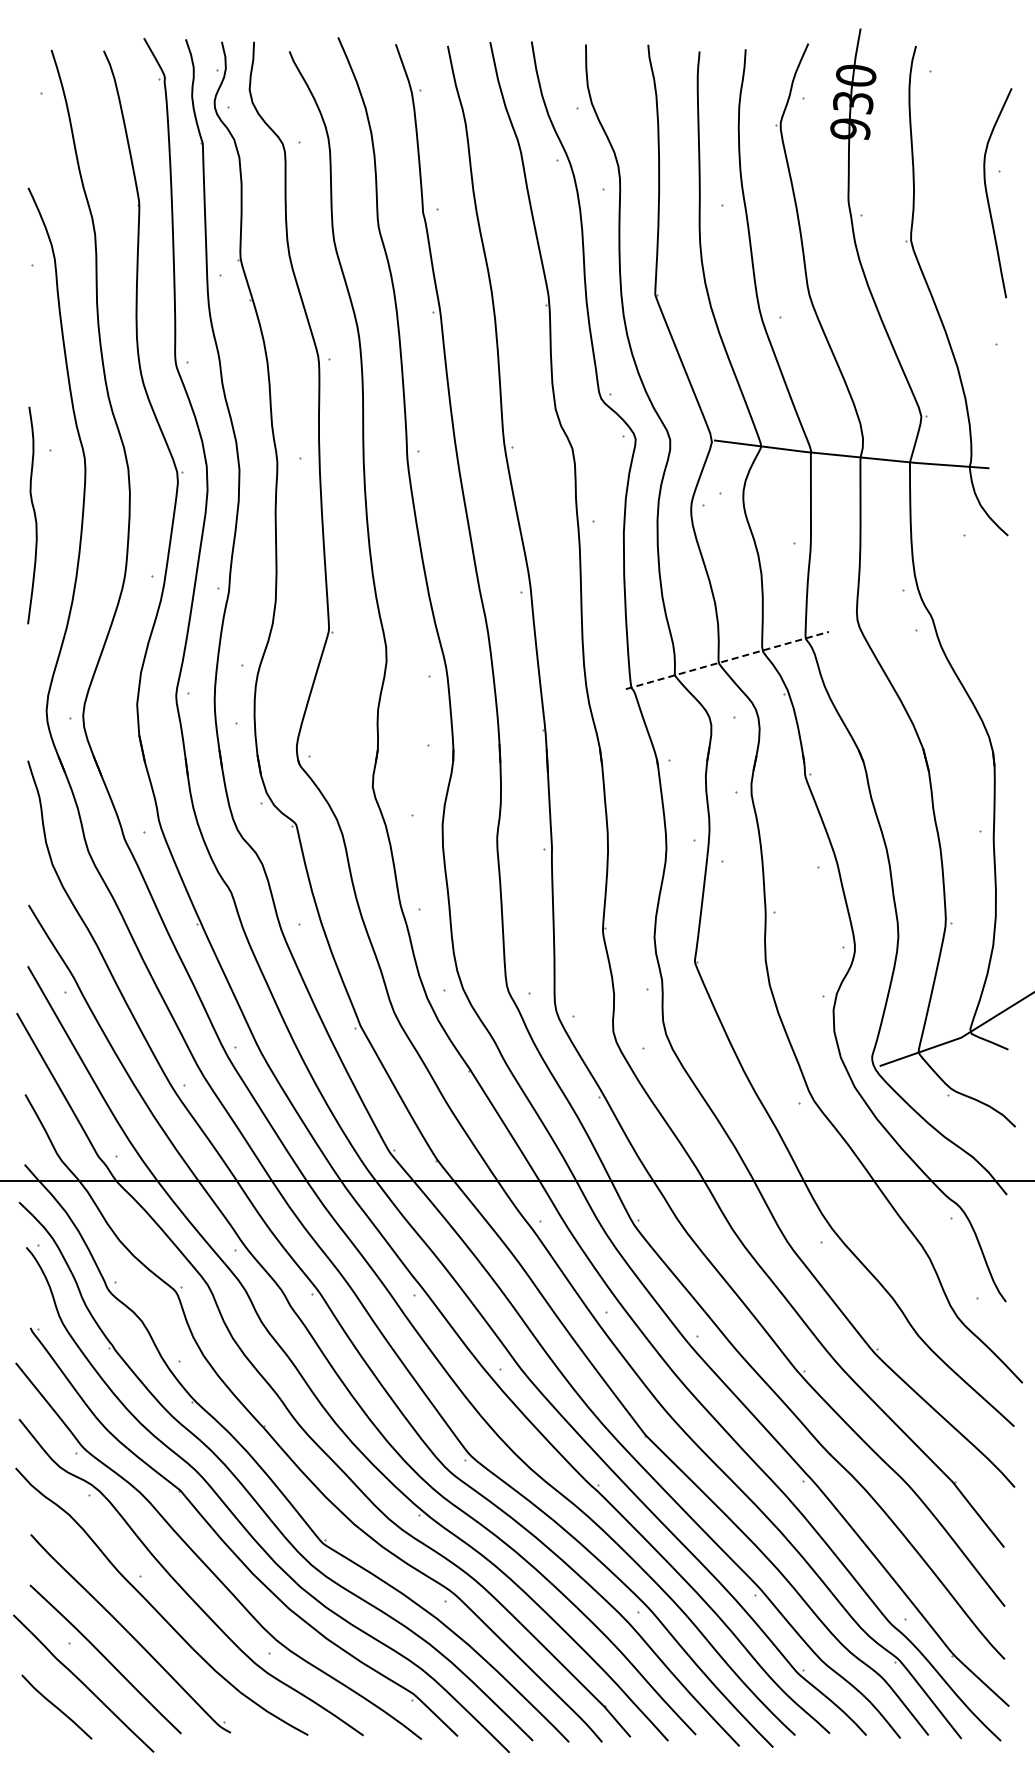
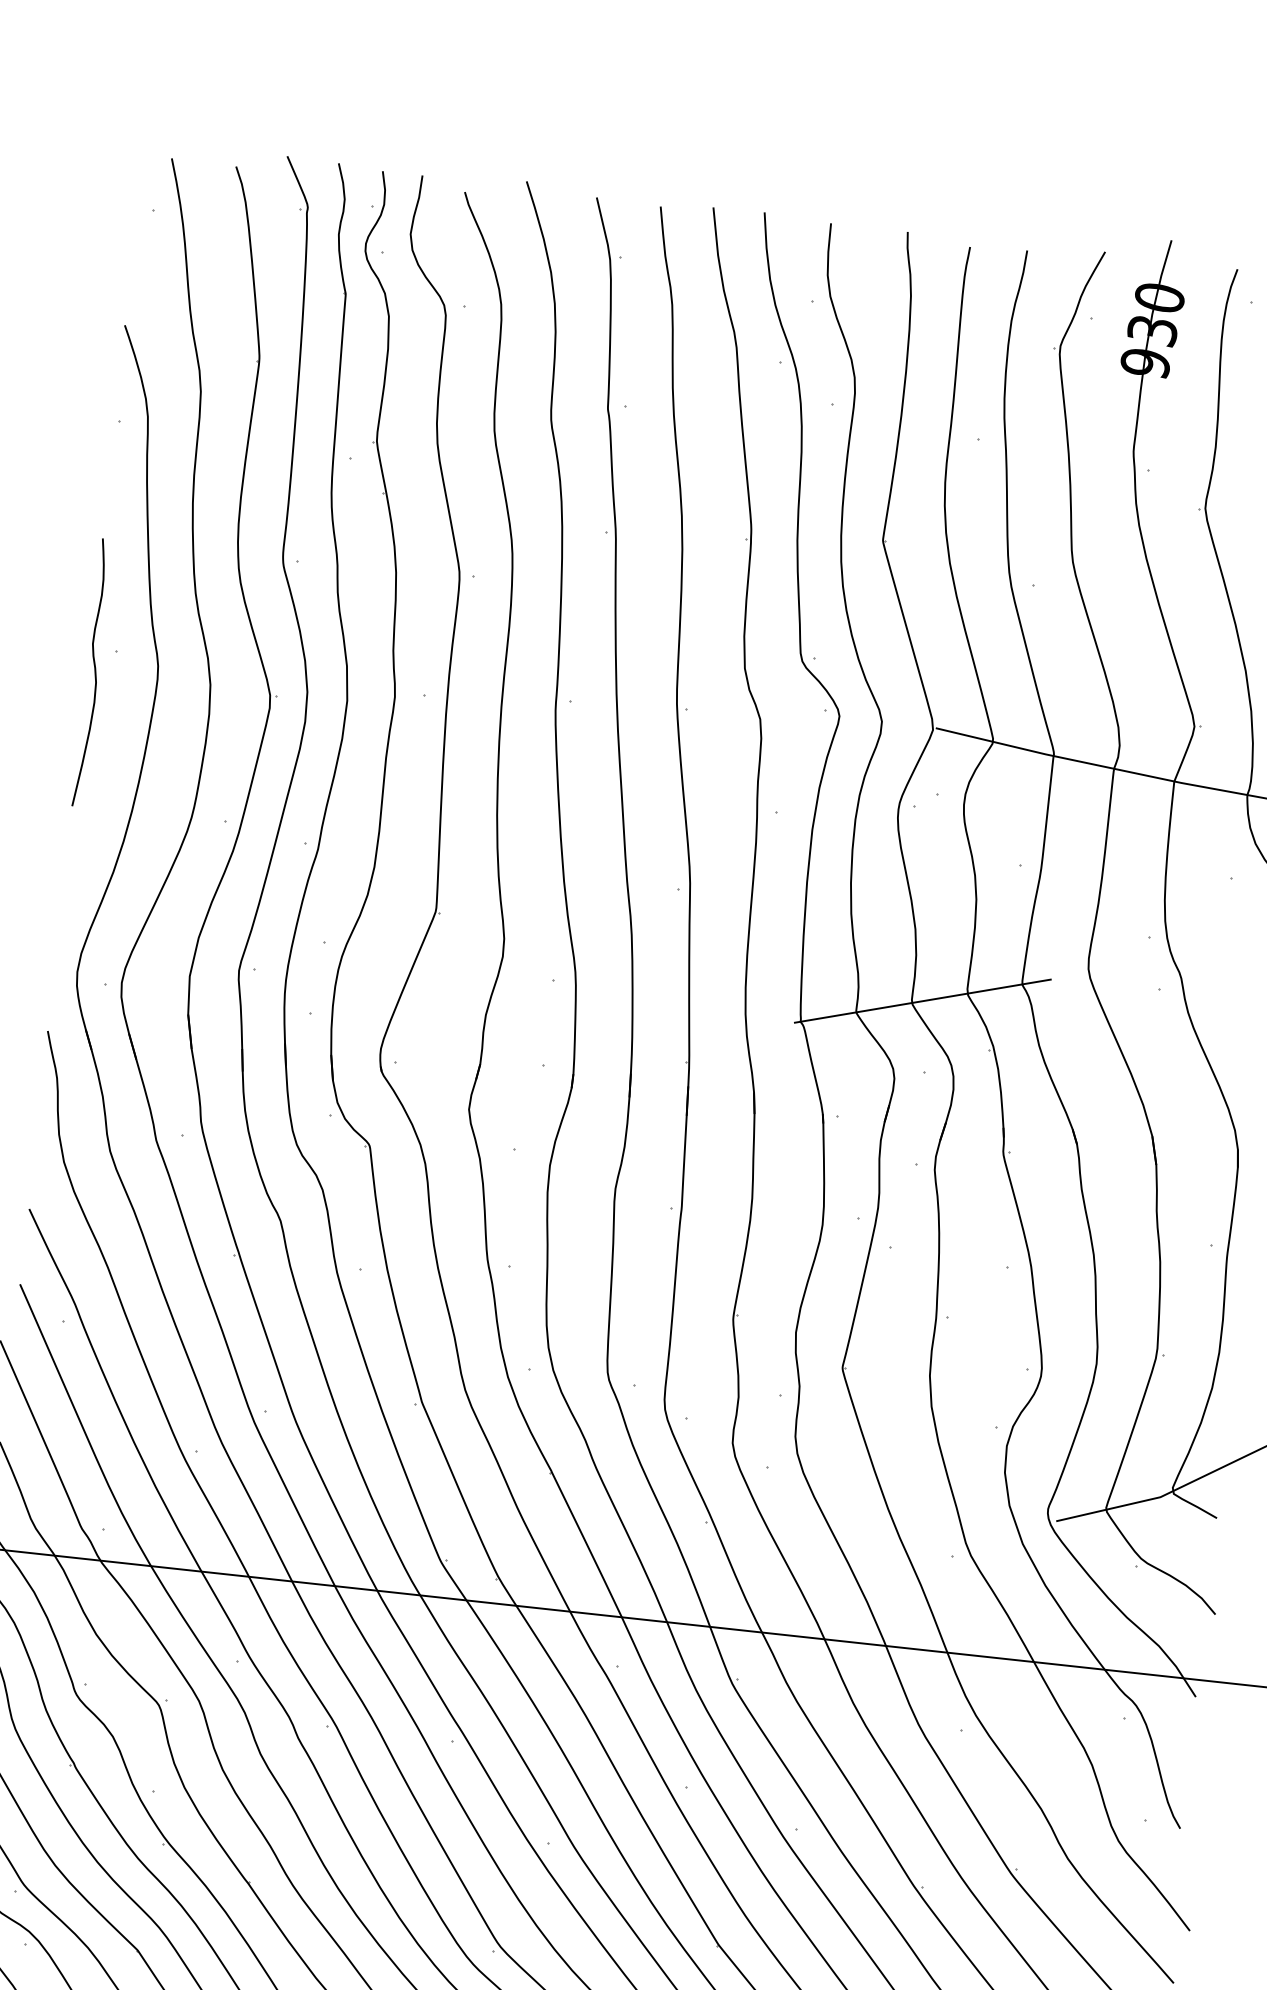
curve: (34, 515) -> (94, 673), moved
line: (727, 660) -> (922, 1001), dashed -> solid

